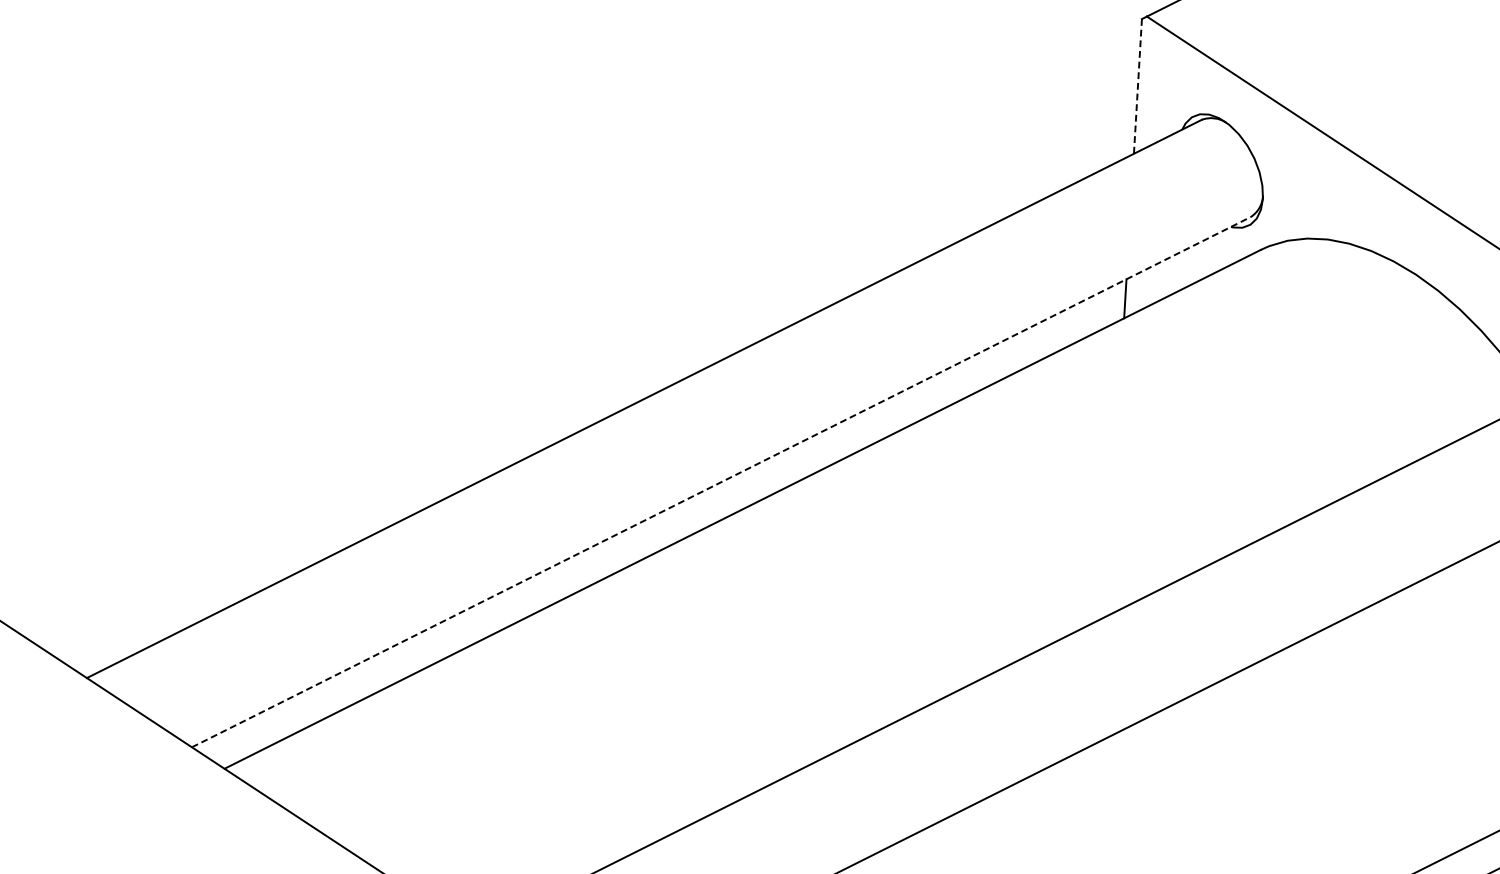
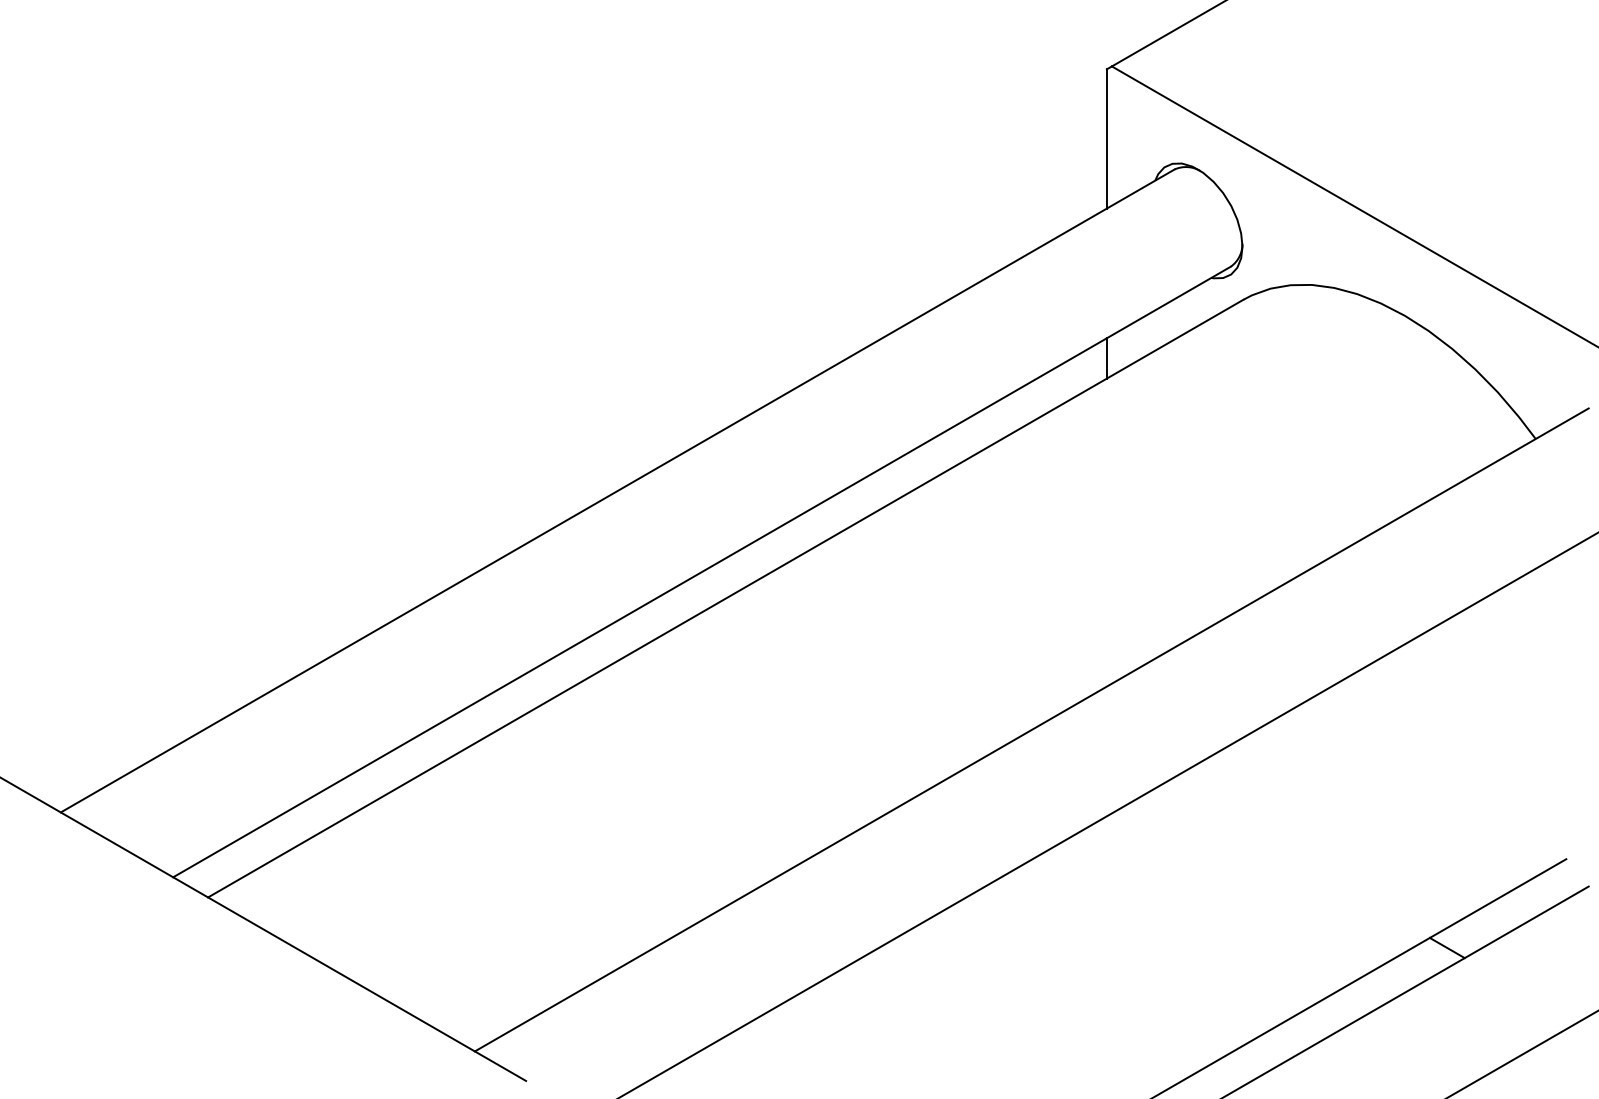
line: (1137, 86) -> (1106, 138), dashed -> solid
line: (721, 481) -> (702, 571), dashed -> solid

